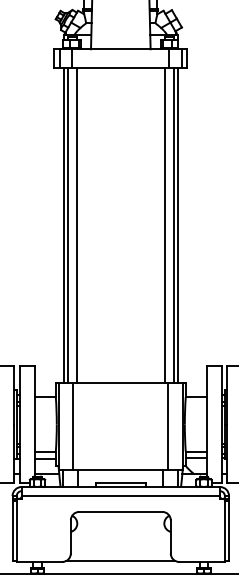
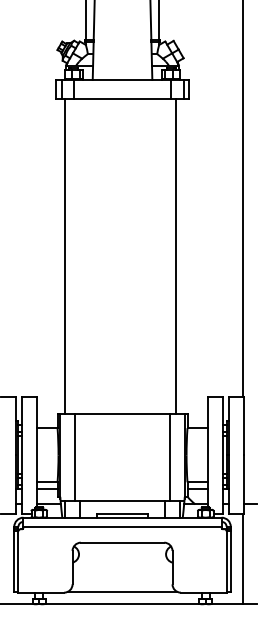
line: (67, 225) -> (69, 256), removed
line: (76, 225) -> (78, 256), removed
line: (164, 225) -> (166, 256), removed
line: (177, 225) -> (179, 256), removed

